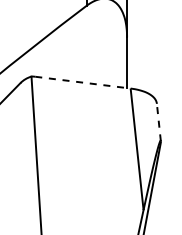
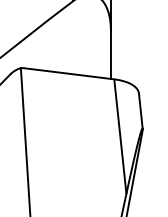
line: (83, 82) -> (69, 73), dashed -> solid
line: (158, 122) -> (140, 111), dashed -> solid

